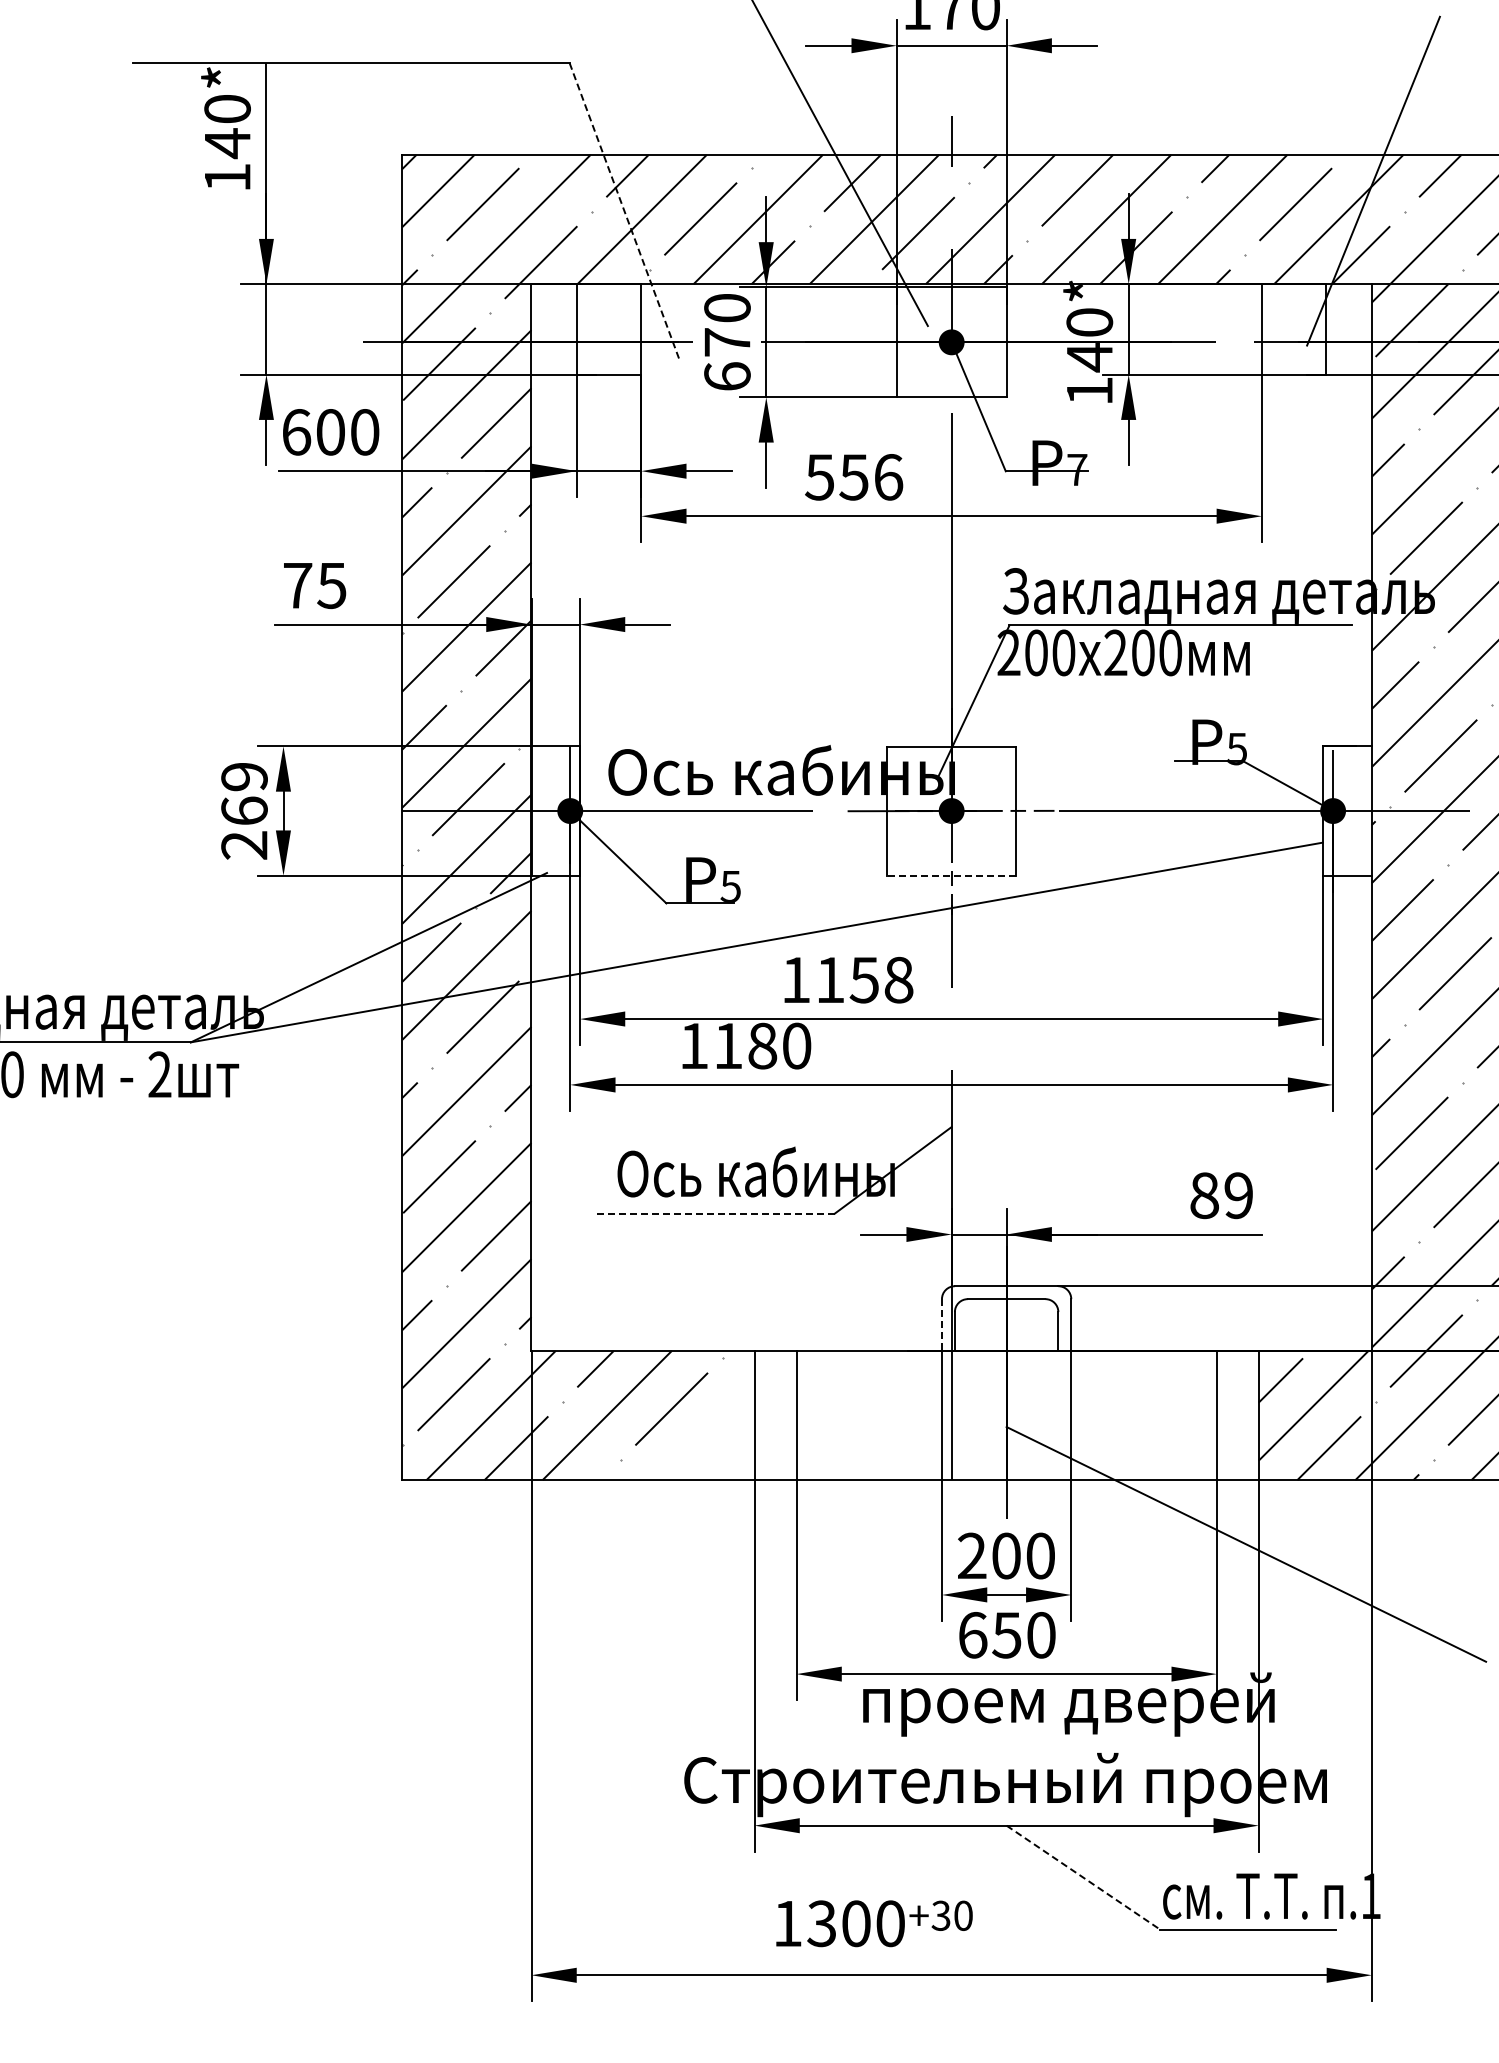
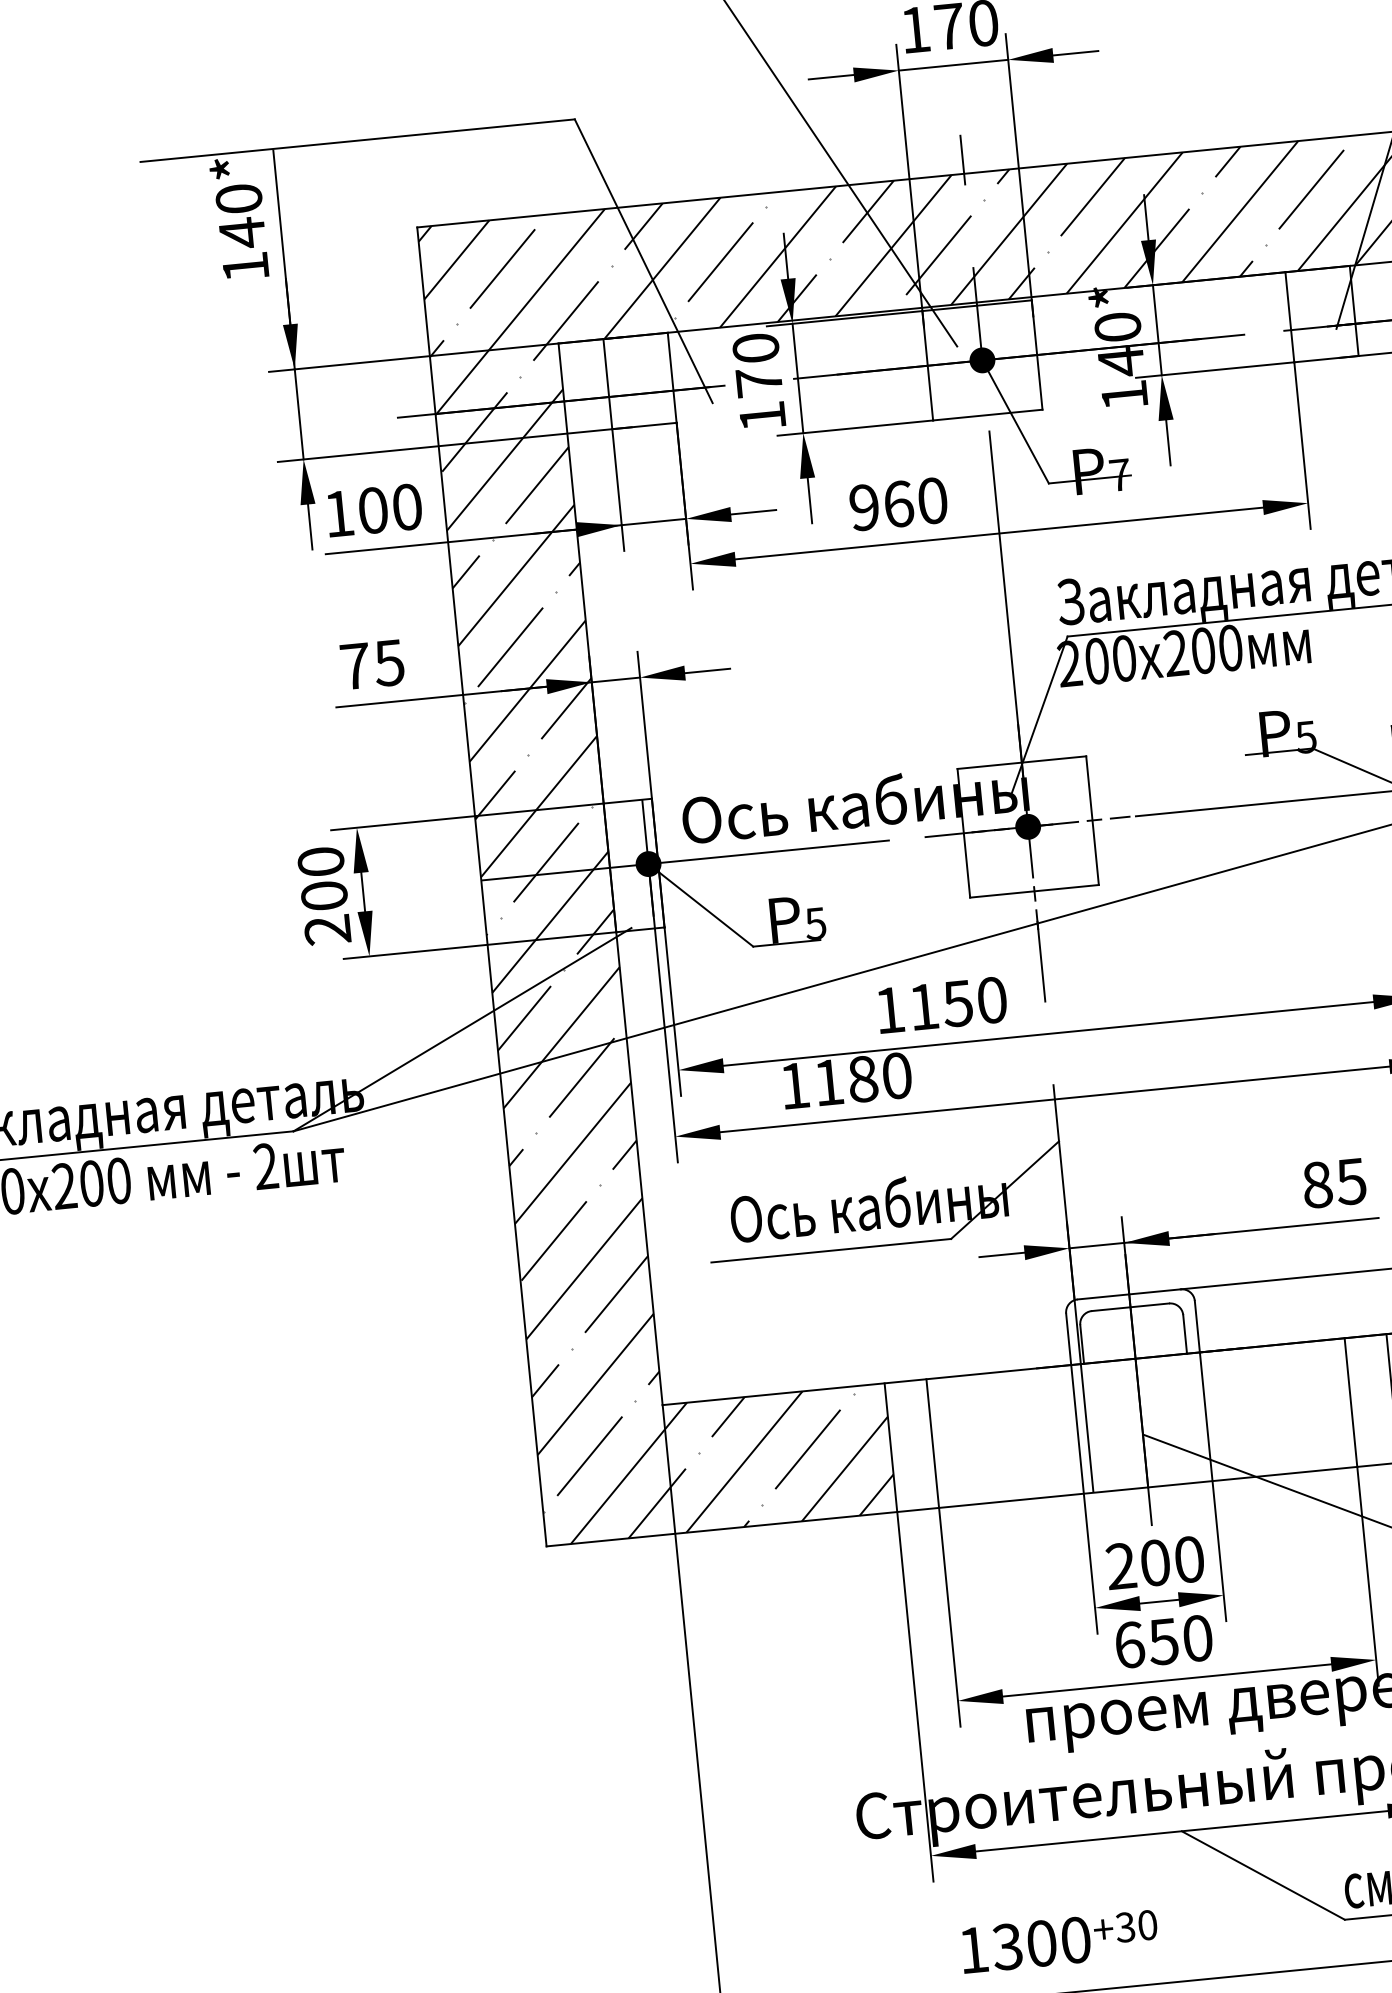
line: (624, 210) -> (643, 261), dashed -> solid
text: (727, 376) -> (762, 416), 670 -> 170
text: (297, 432) -> (340, 513), 600 -> 100
text: (854, 477) -> (898, 504), 556 -> 960
text: (244, 793) -> (322, 878), 269 -> 200
line: (951, 875) -> (1034, 891), dashed -> solid
text: (898, 979) -> (991, 999), 1158 -> 1150
text: (1237, 1195) -> (1350, 1181), 89 -> 85
line: (713, 1213) -> (830, 1250), dashed -> solid
line: (941, 1325) -> (1068, 1339), dashed -> solid
hatch: (677, 1432) -> (815, 1472), added
line: (1083, 1877) -> (1263, 1875), dashed -> solid

